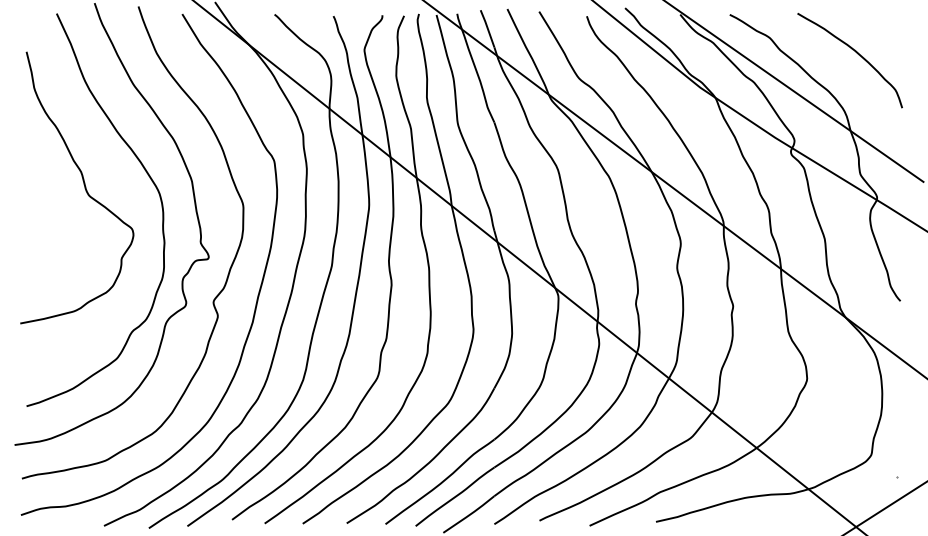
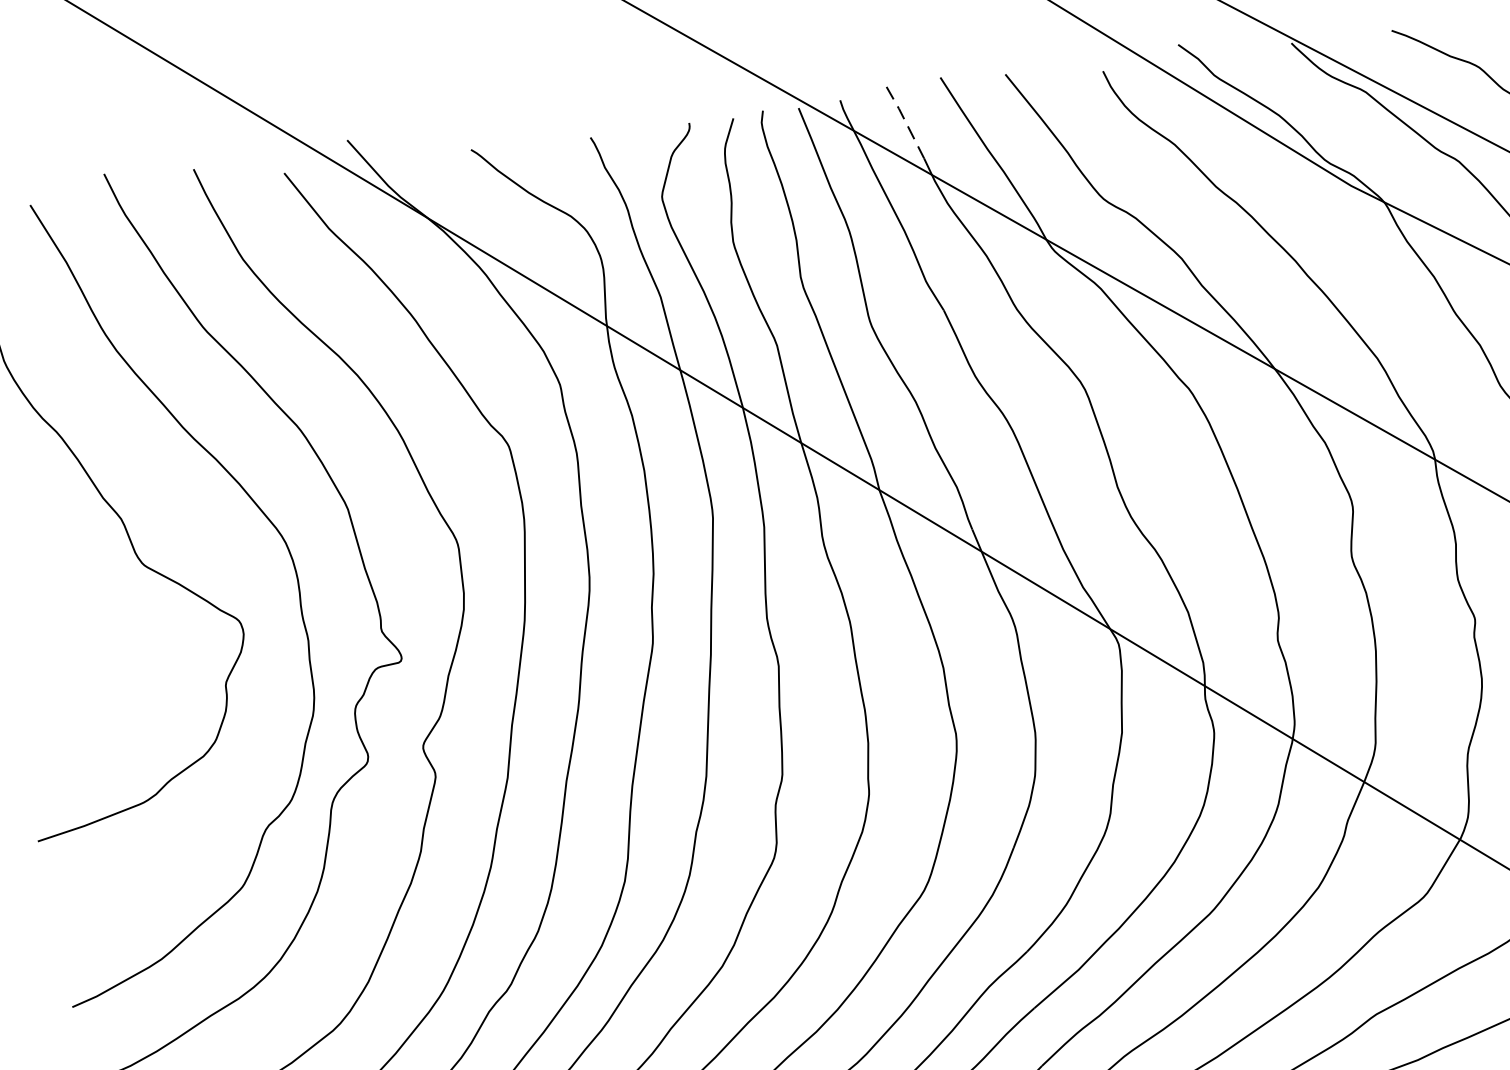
line: (487, 28) -> (905, 122), solid -> dashed

